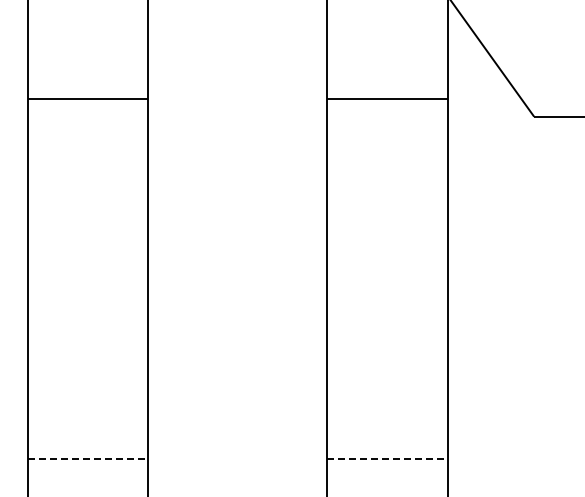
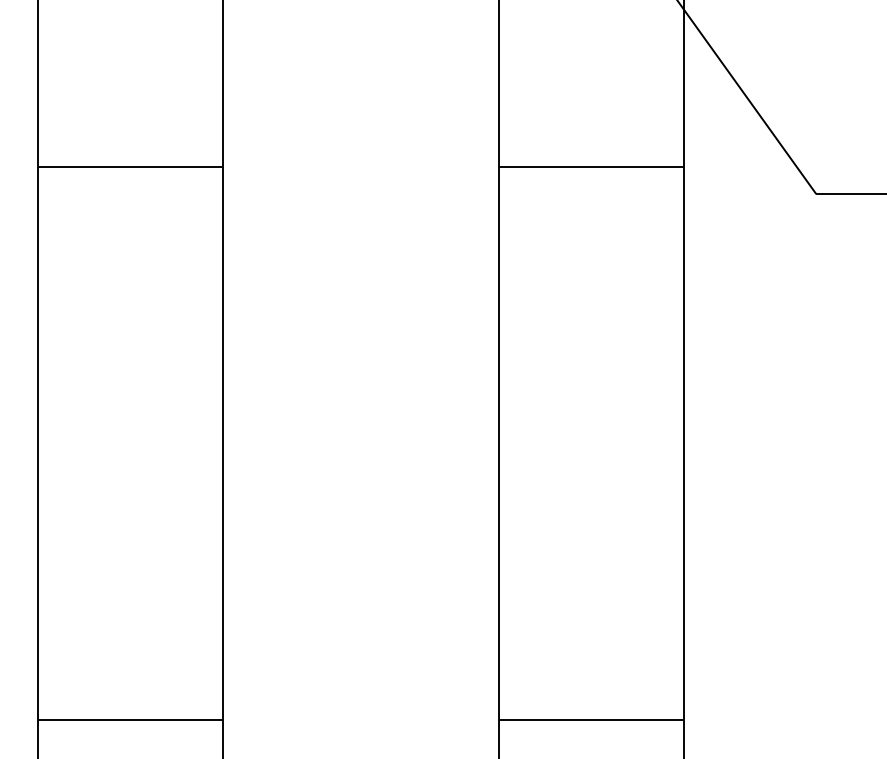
line: (87, 459) -> (130, 720), dashed -> solid
line: (388, 459) -> (592, 720), dashed -> solid

